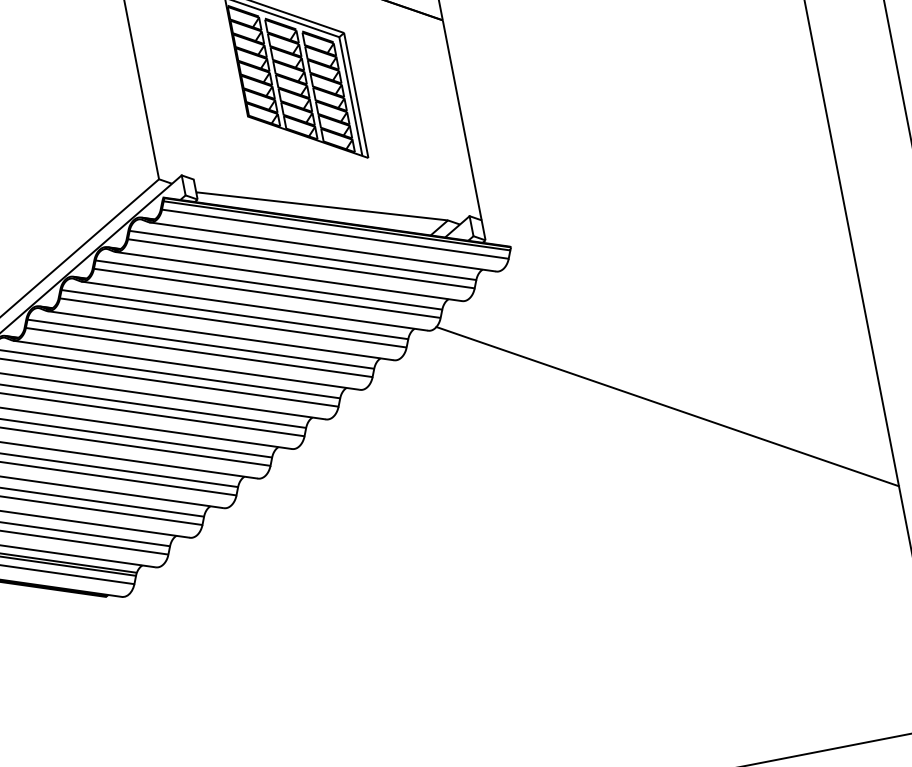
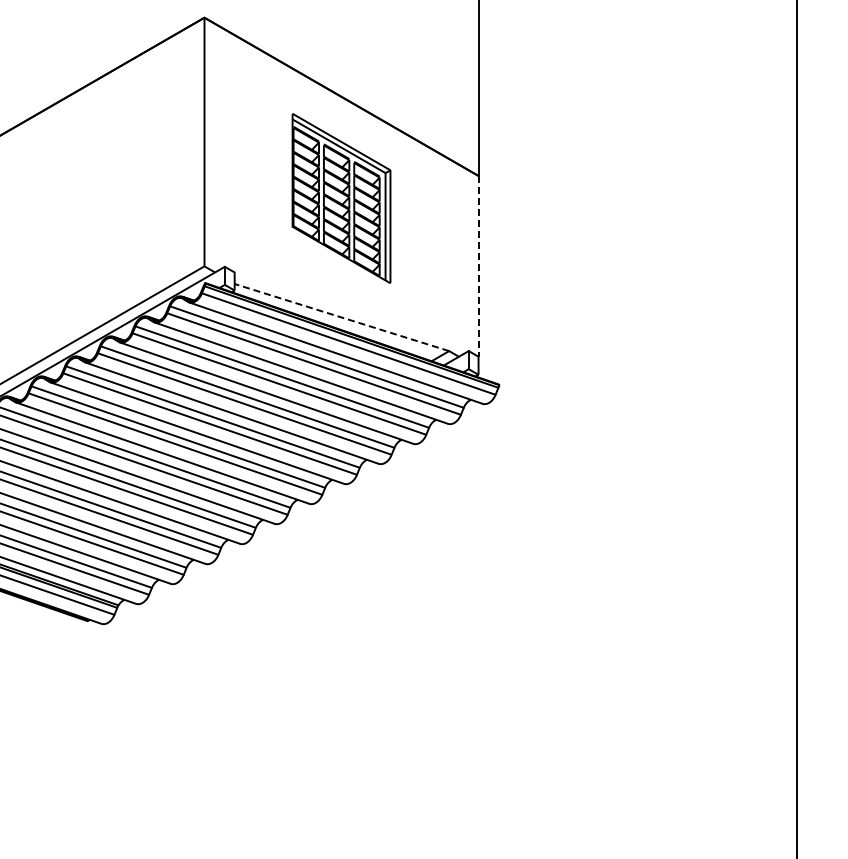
line: (462, 120) -> (478, 266), solid -> dashed
line: (321, 206) -> (341, 317), solid -> dashed
line: (668, 406) -> (609, 550), removed

